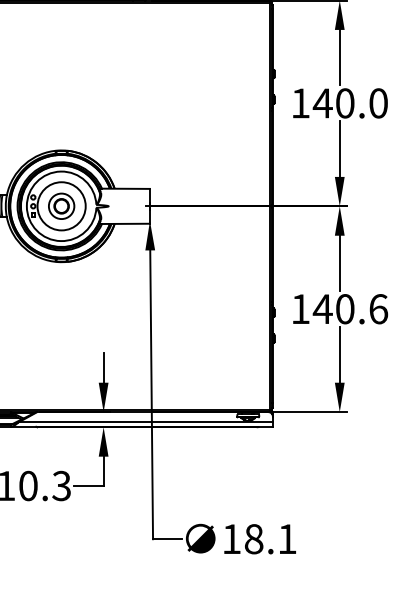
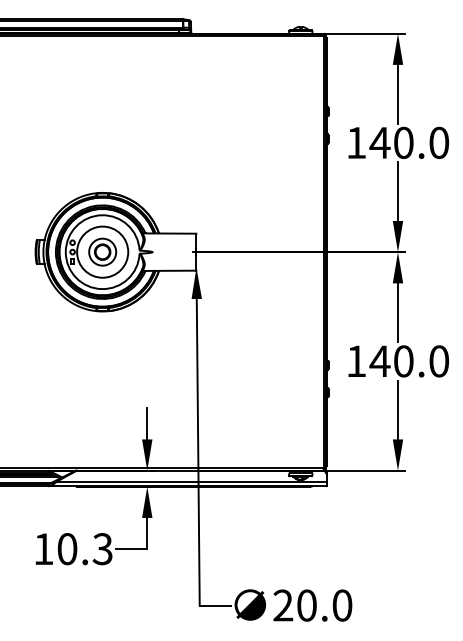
text: (378, 309) -> (439, 361), 140.6 -> 140.0
text: (259, 539) -> (312, 605), 18.1 -> 20.0

